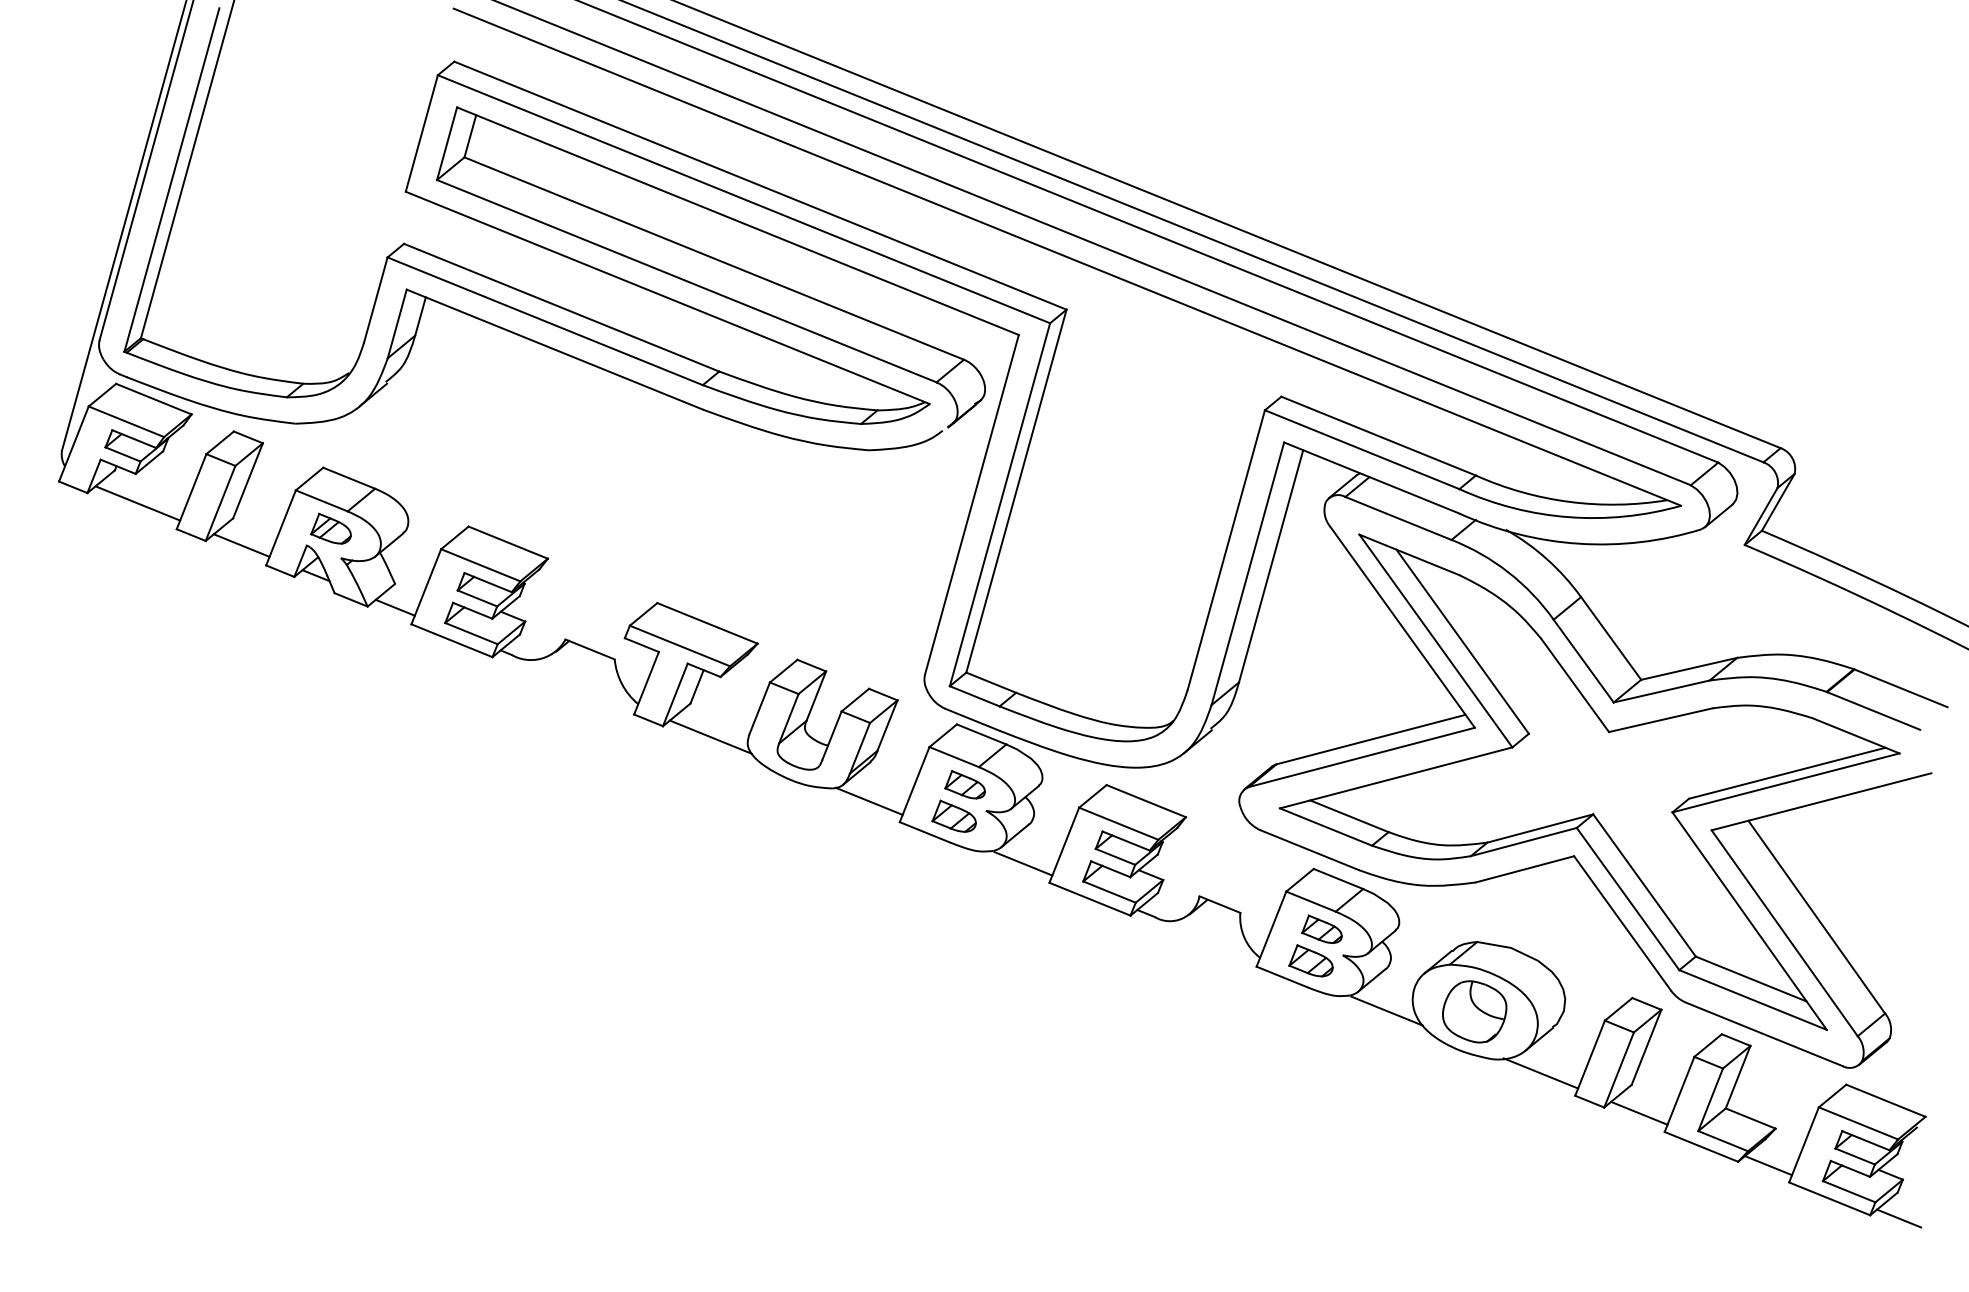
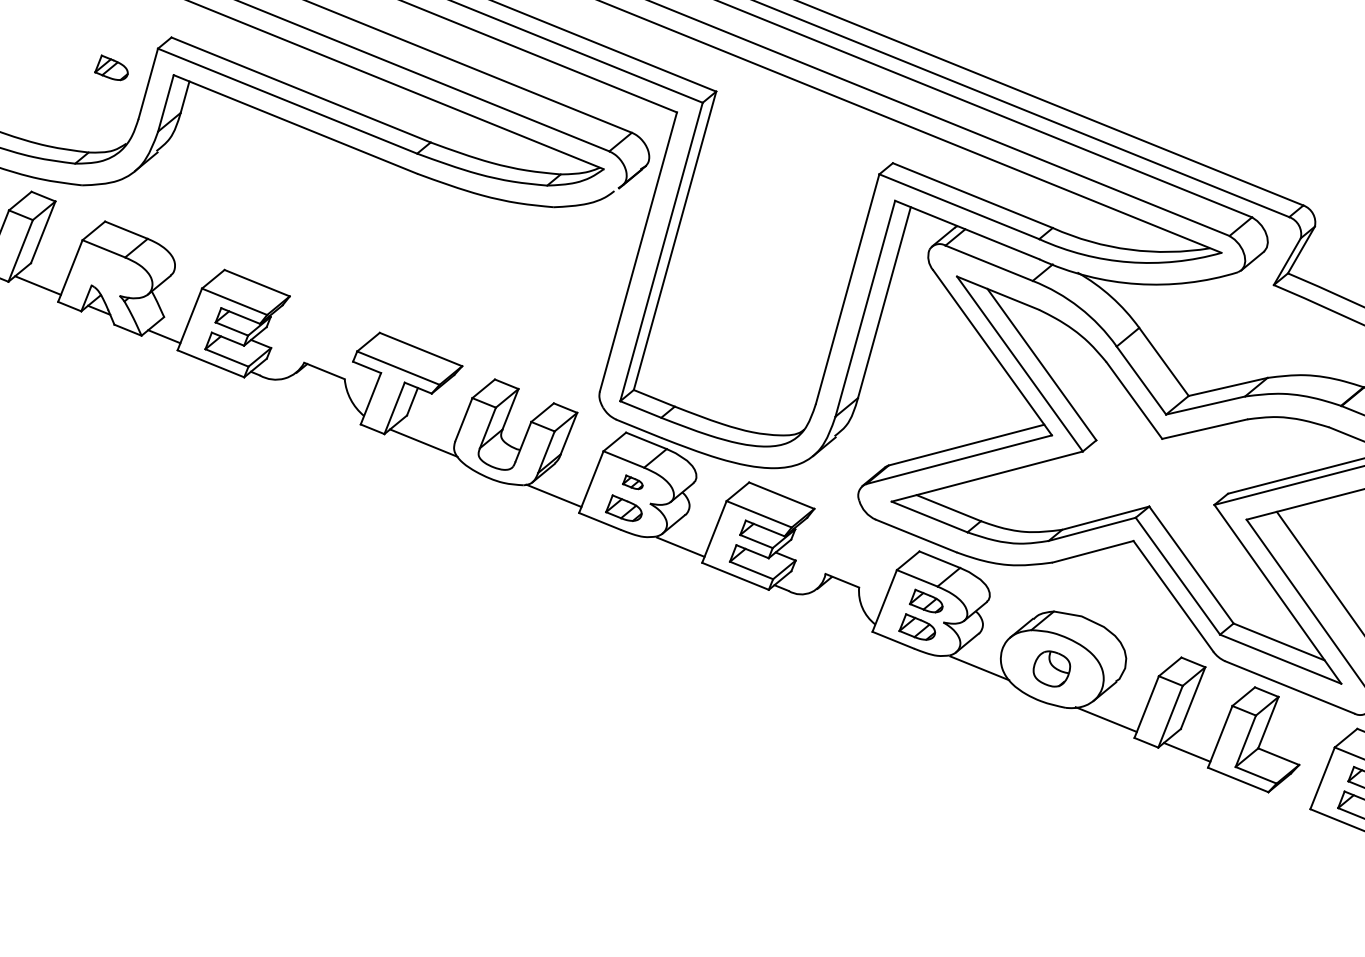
part: (330, 528) -> (111, 67), moved
part: (964, 784) -> (632, 482), size x0.6
part: (1474, 1011) -> (1051, 668), size x0.7
line: (1768, 1165) -> (1293, 795), removed

